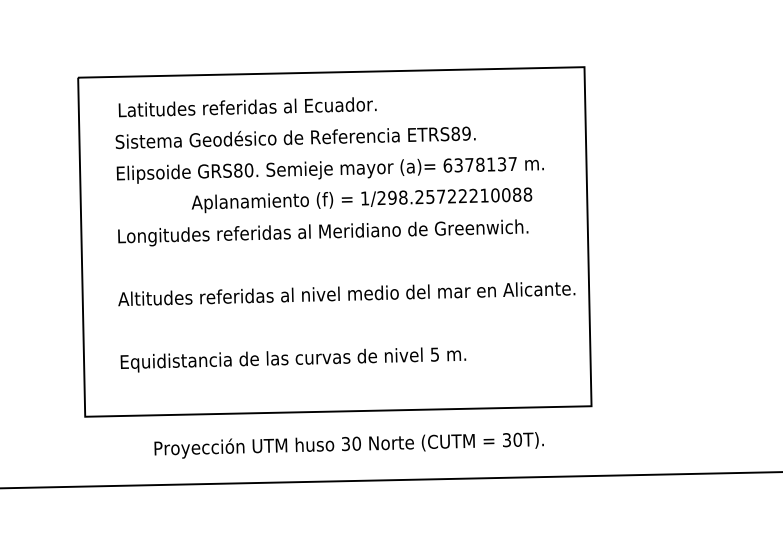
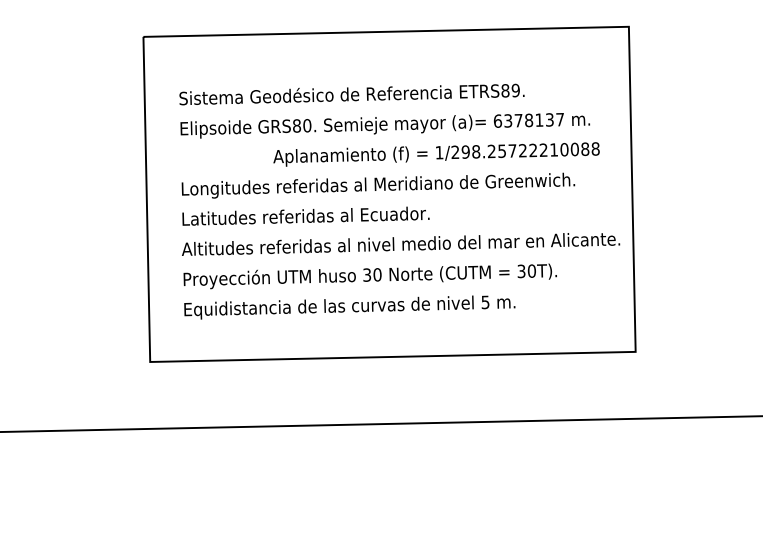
text: (247, 106) -> (305, 215), moved
text: (361, 200) -> (436, 154), moved
text: (348, 445) -> (369, 276), moved

